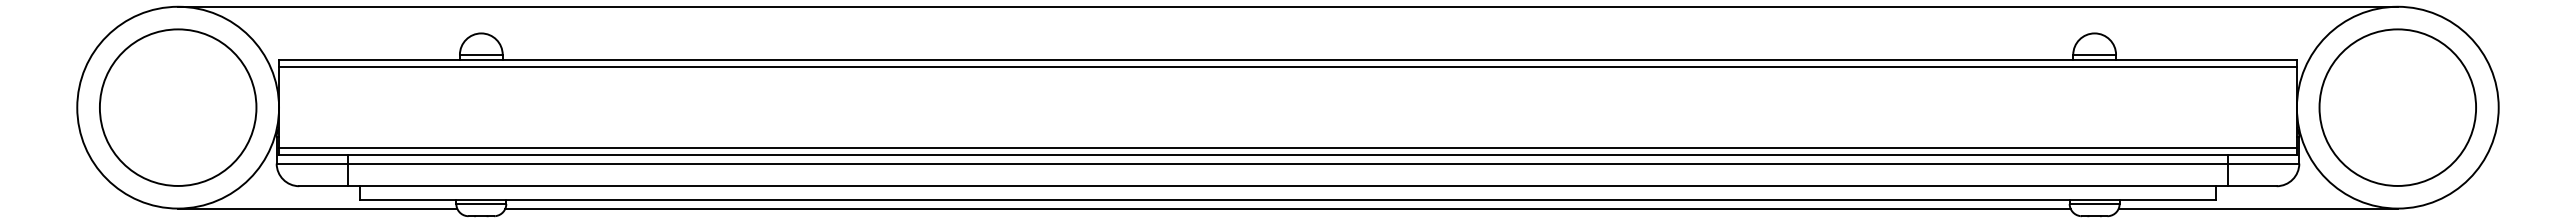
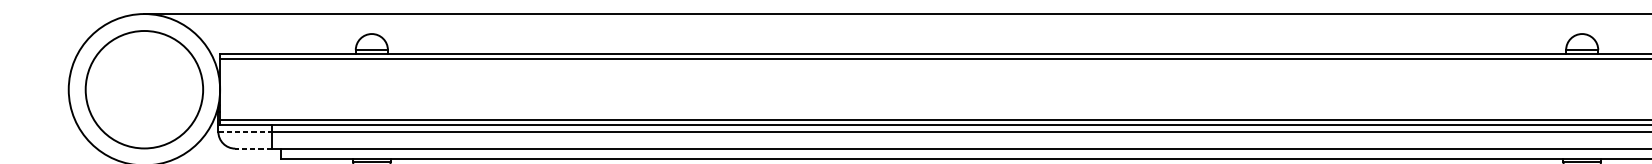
line: (312, 163) -> (245, 131), solid -> dashed
line: (323, 186) -> (253, 148), solid -> dashed

